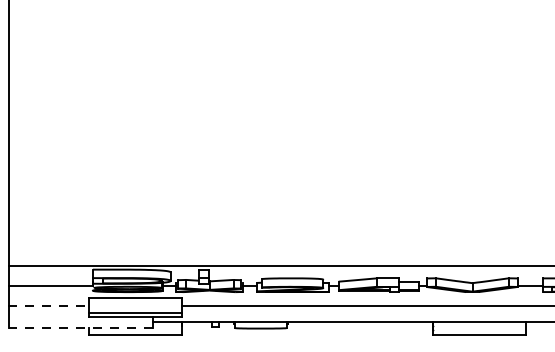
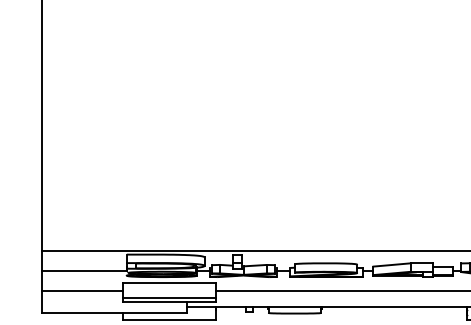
line: (49, 306) -> (83, 291), dashed -> solid
line: (81, 327) -> (115, 312), dashed -> solid

